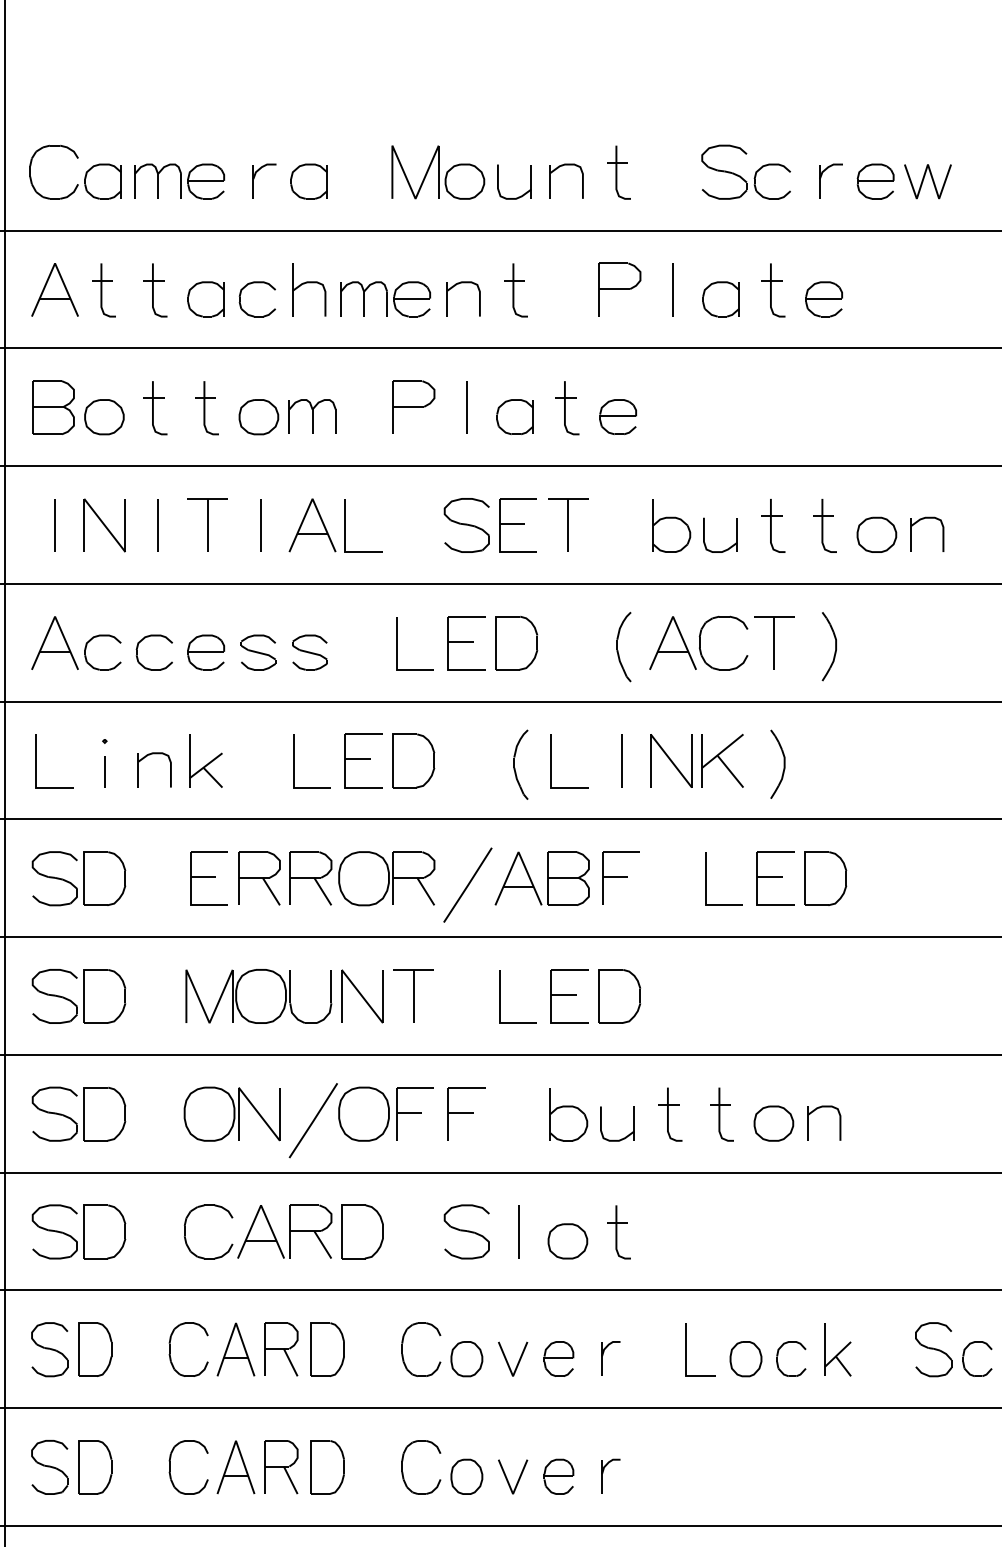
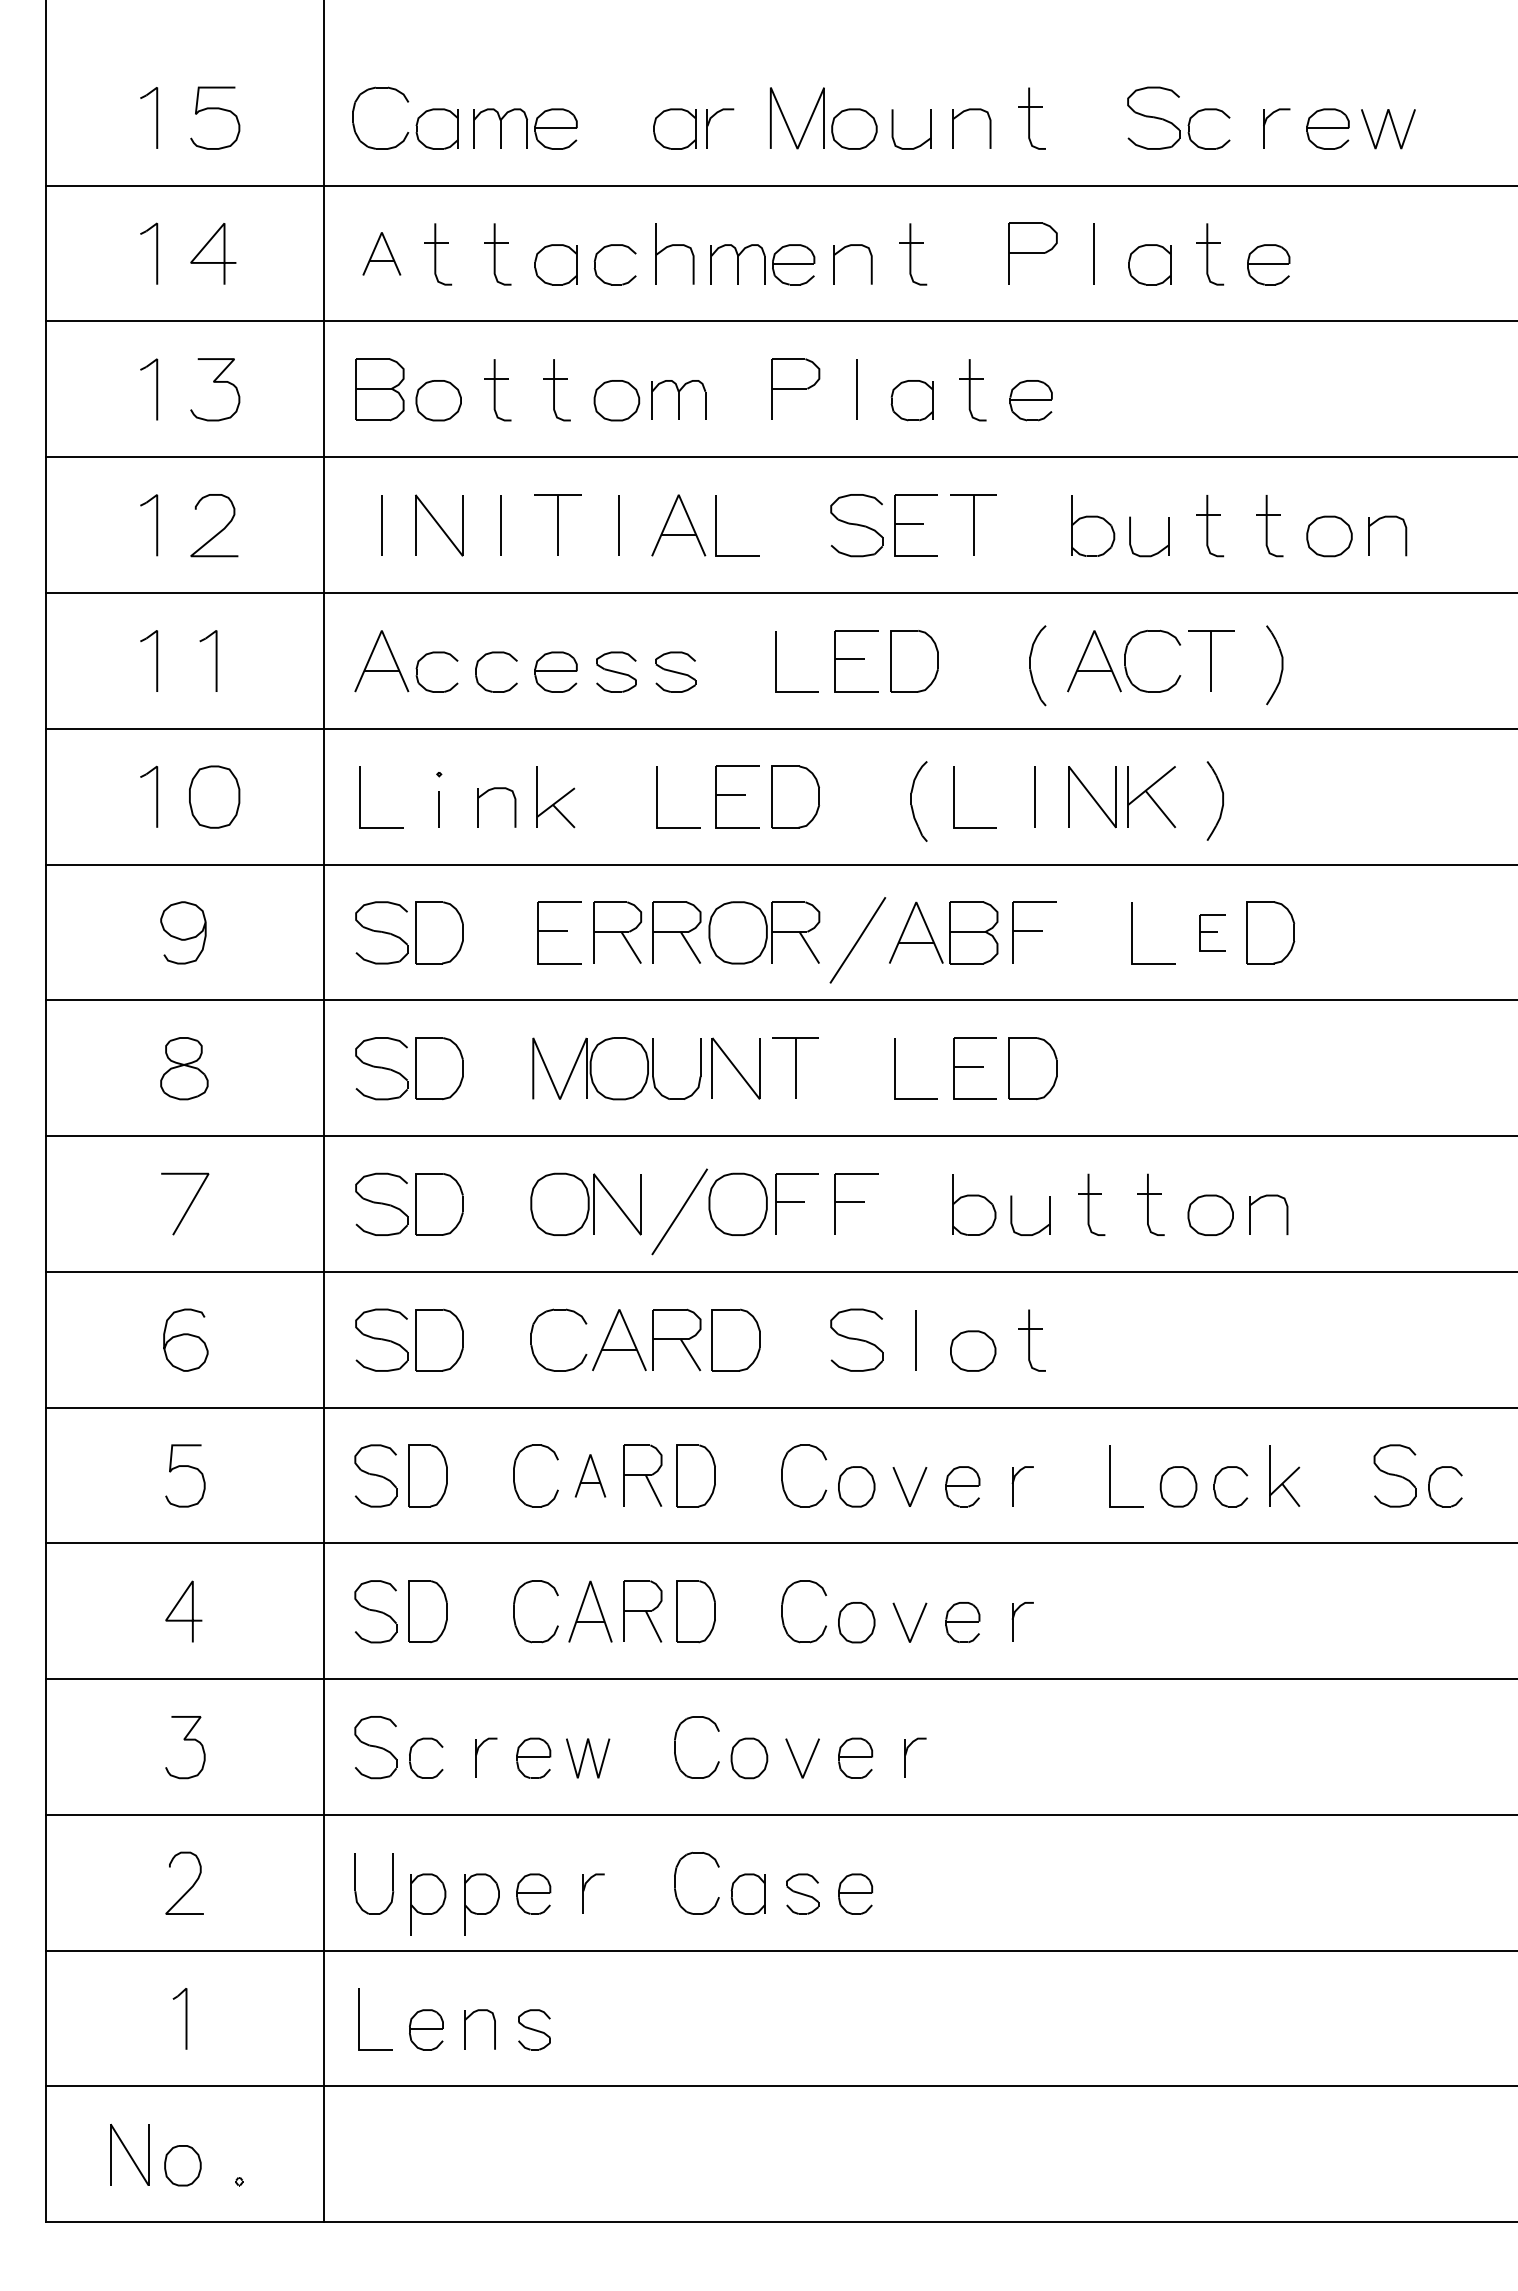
part: (255, 177) -> (709, 124), moved
part: (54, 289) -> (381, 253), size x0.7
part: (775, 878) -> (1212, 932), size x0.6
part: (236, 1349) -> (590, 1475), size x0.7

